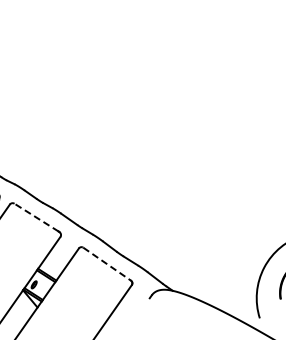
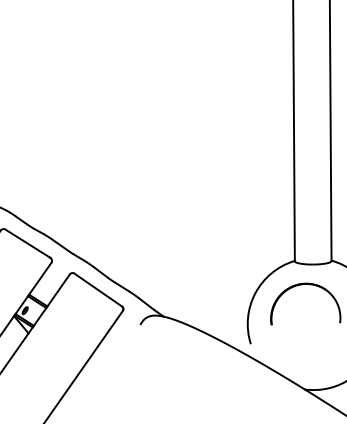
line: (36, 217) -> (27, 243), dashed -> solid
line: (107, 264) -> (98, 290), dashed -> solid

